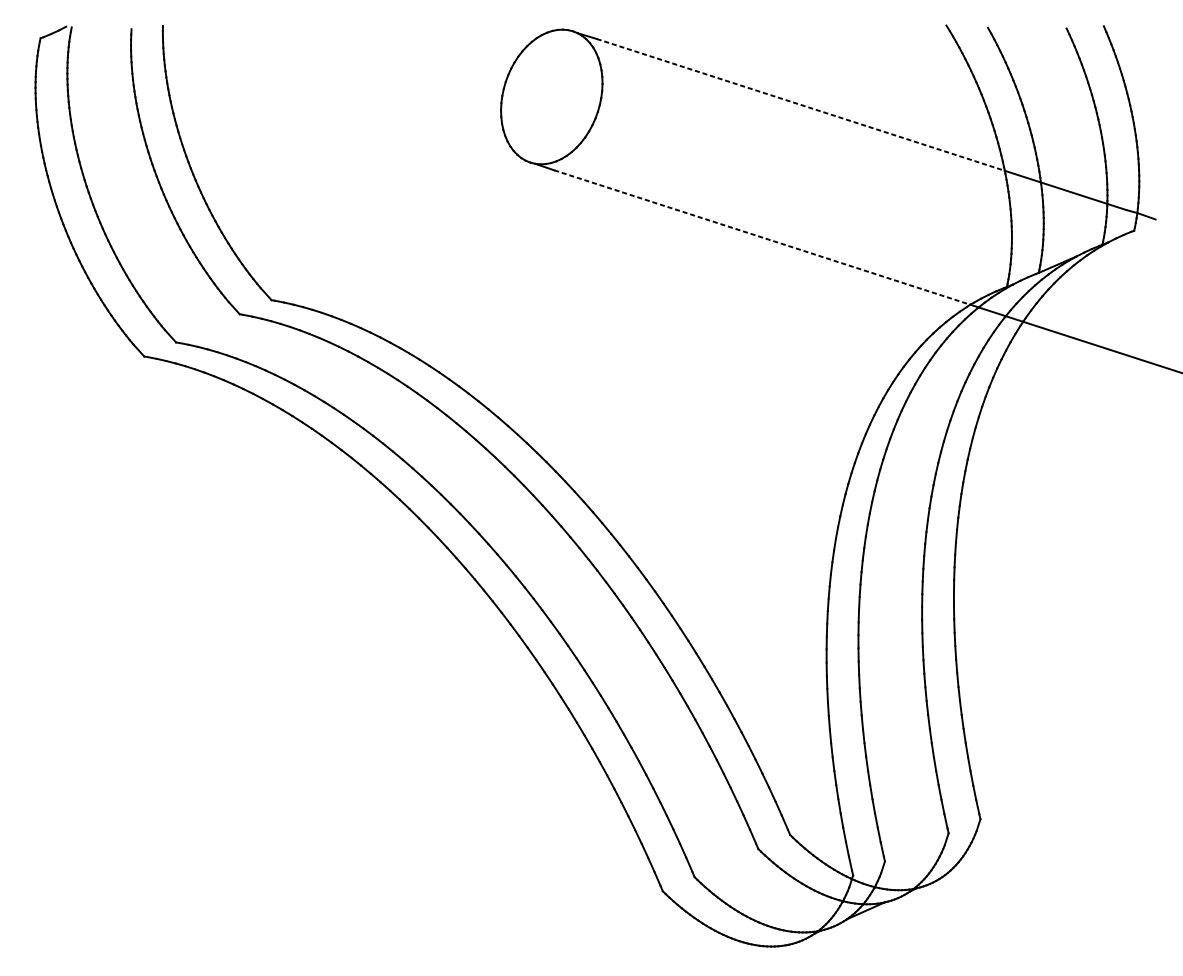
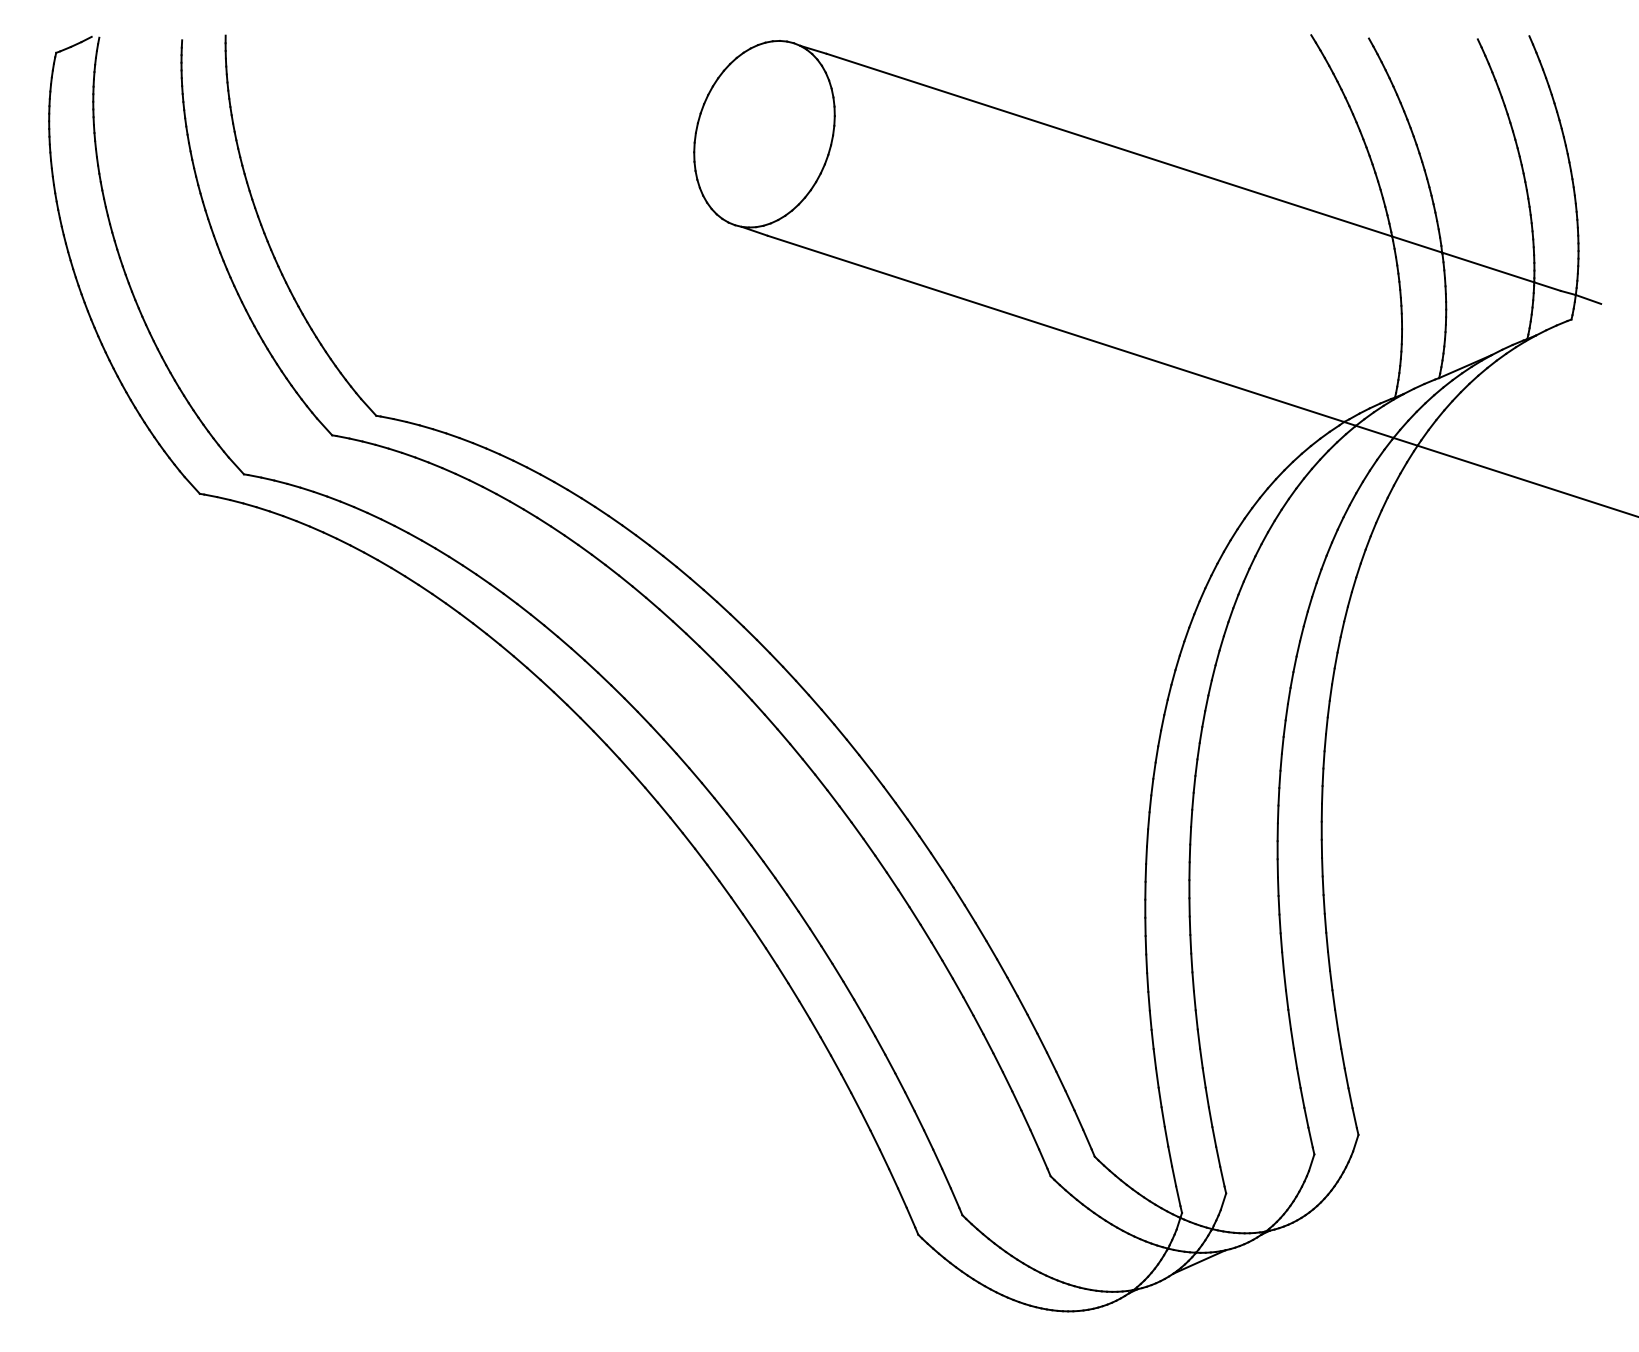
line: (800, 105) -> (1109, 145), dashed -> solid
line: (762, 237) -> (1056, 328), dashed -> solid

